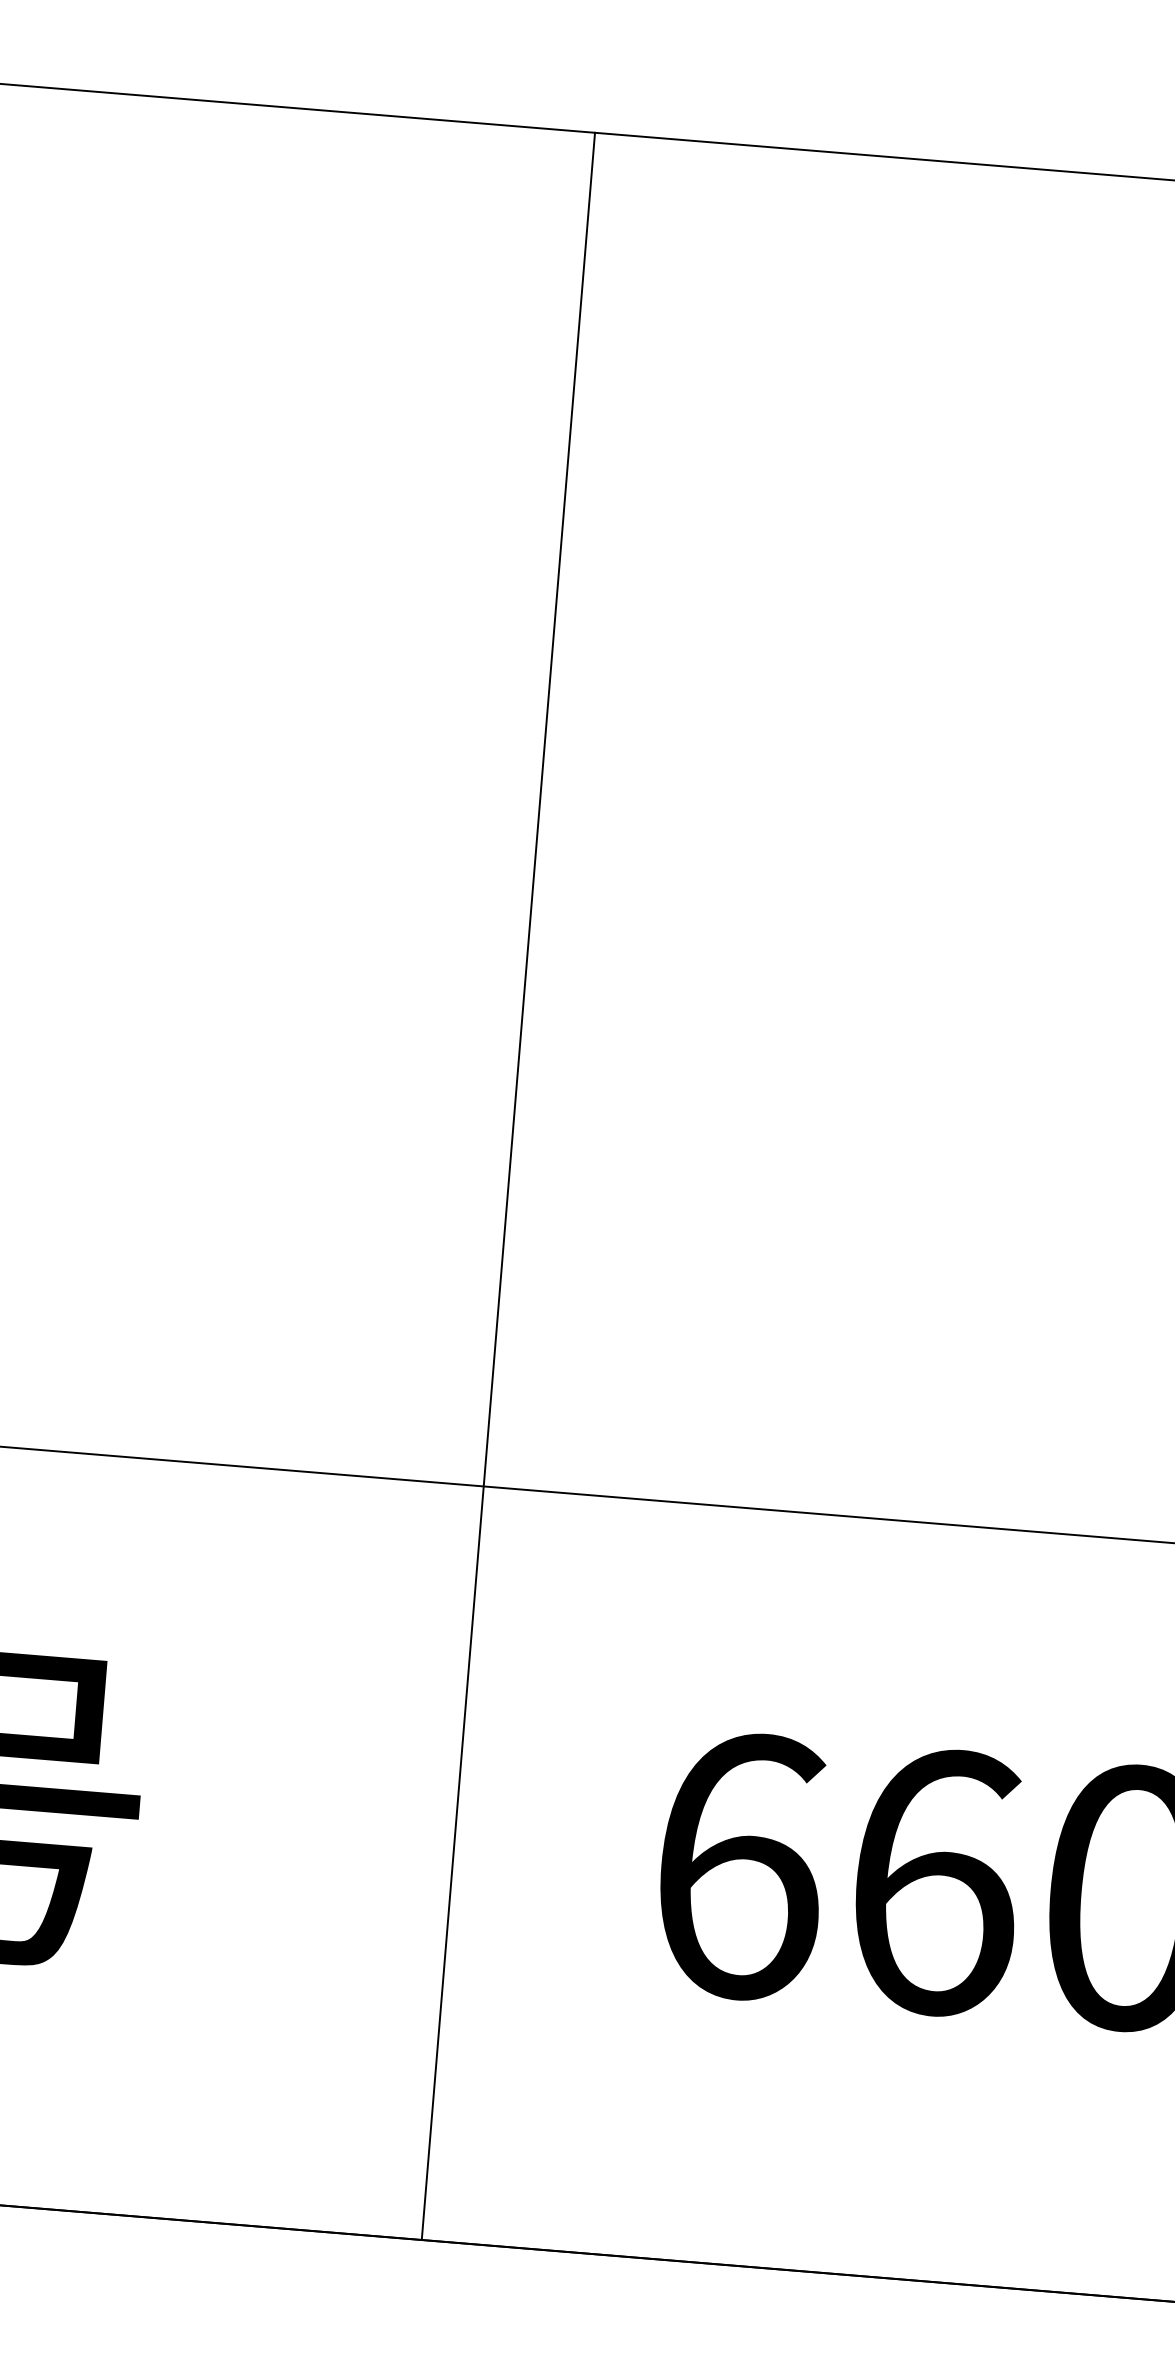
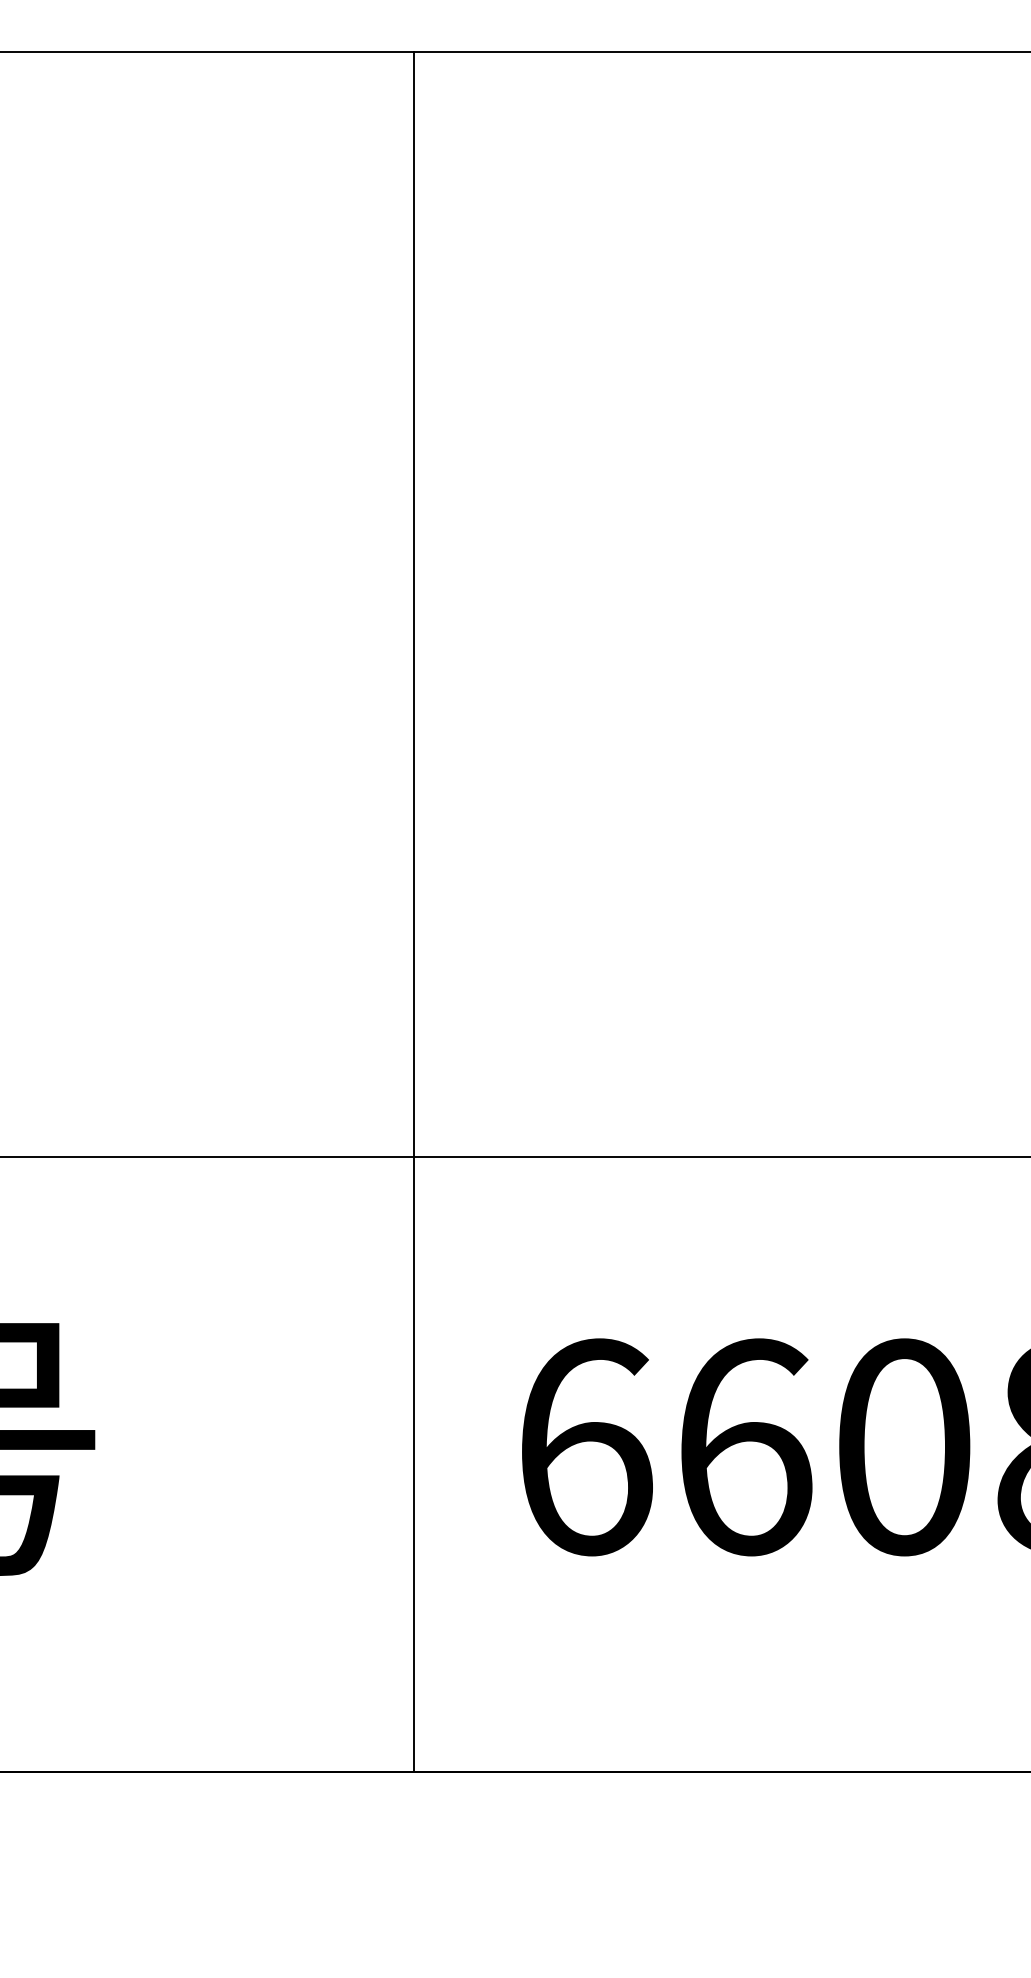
line: (508, 1186) -> (413, 911), moved

